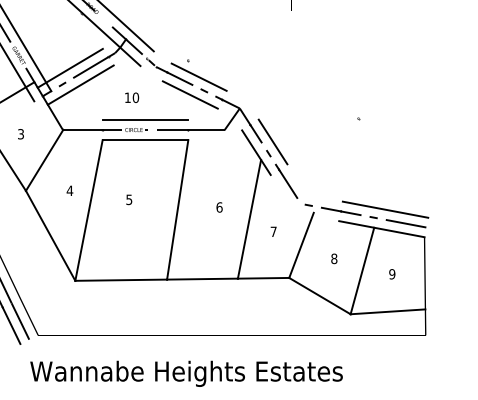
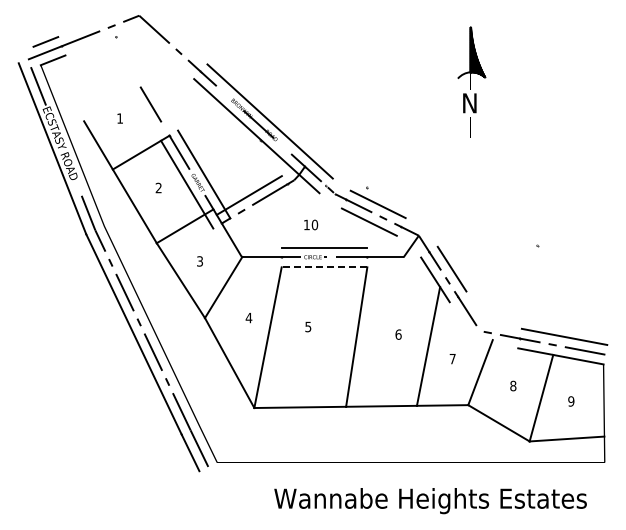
line: (80, 84) -> (259, 211), removed
line: (145, 140) -> (324, 267), solid -> dashed
text: (186, 374) -> (430, 501), moved

